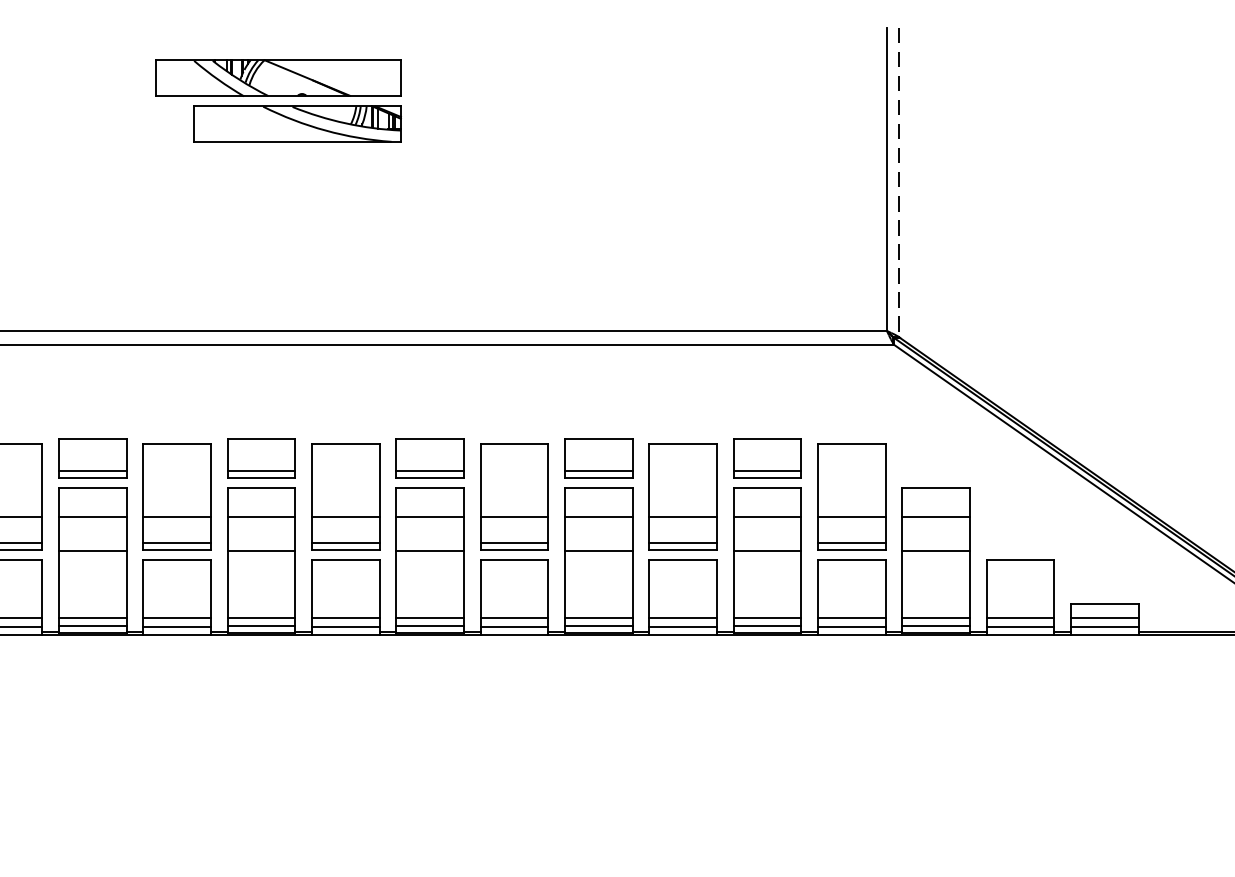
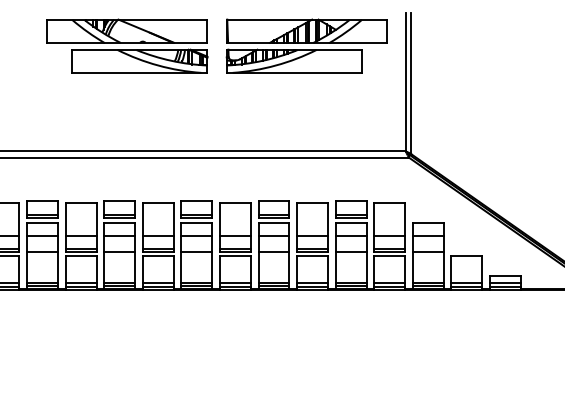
part: (278, 99) -> (127, 45), size x1.43
part: (669, 99) -> (306, 45), added
line: (899, 182) -> (411, 83), dashed -> solid

